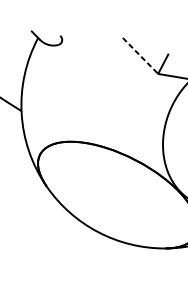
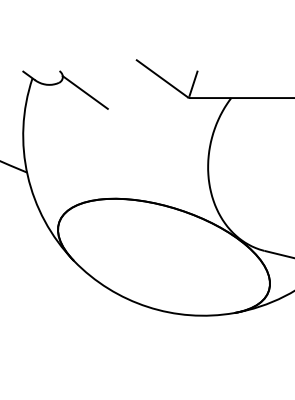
line: (77, 55) -> (84, 92), added
line: (139, 55) -> (161, 78), dashed -> solid

